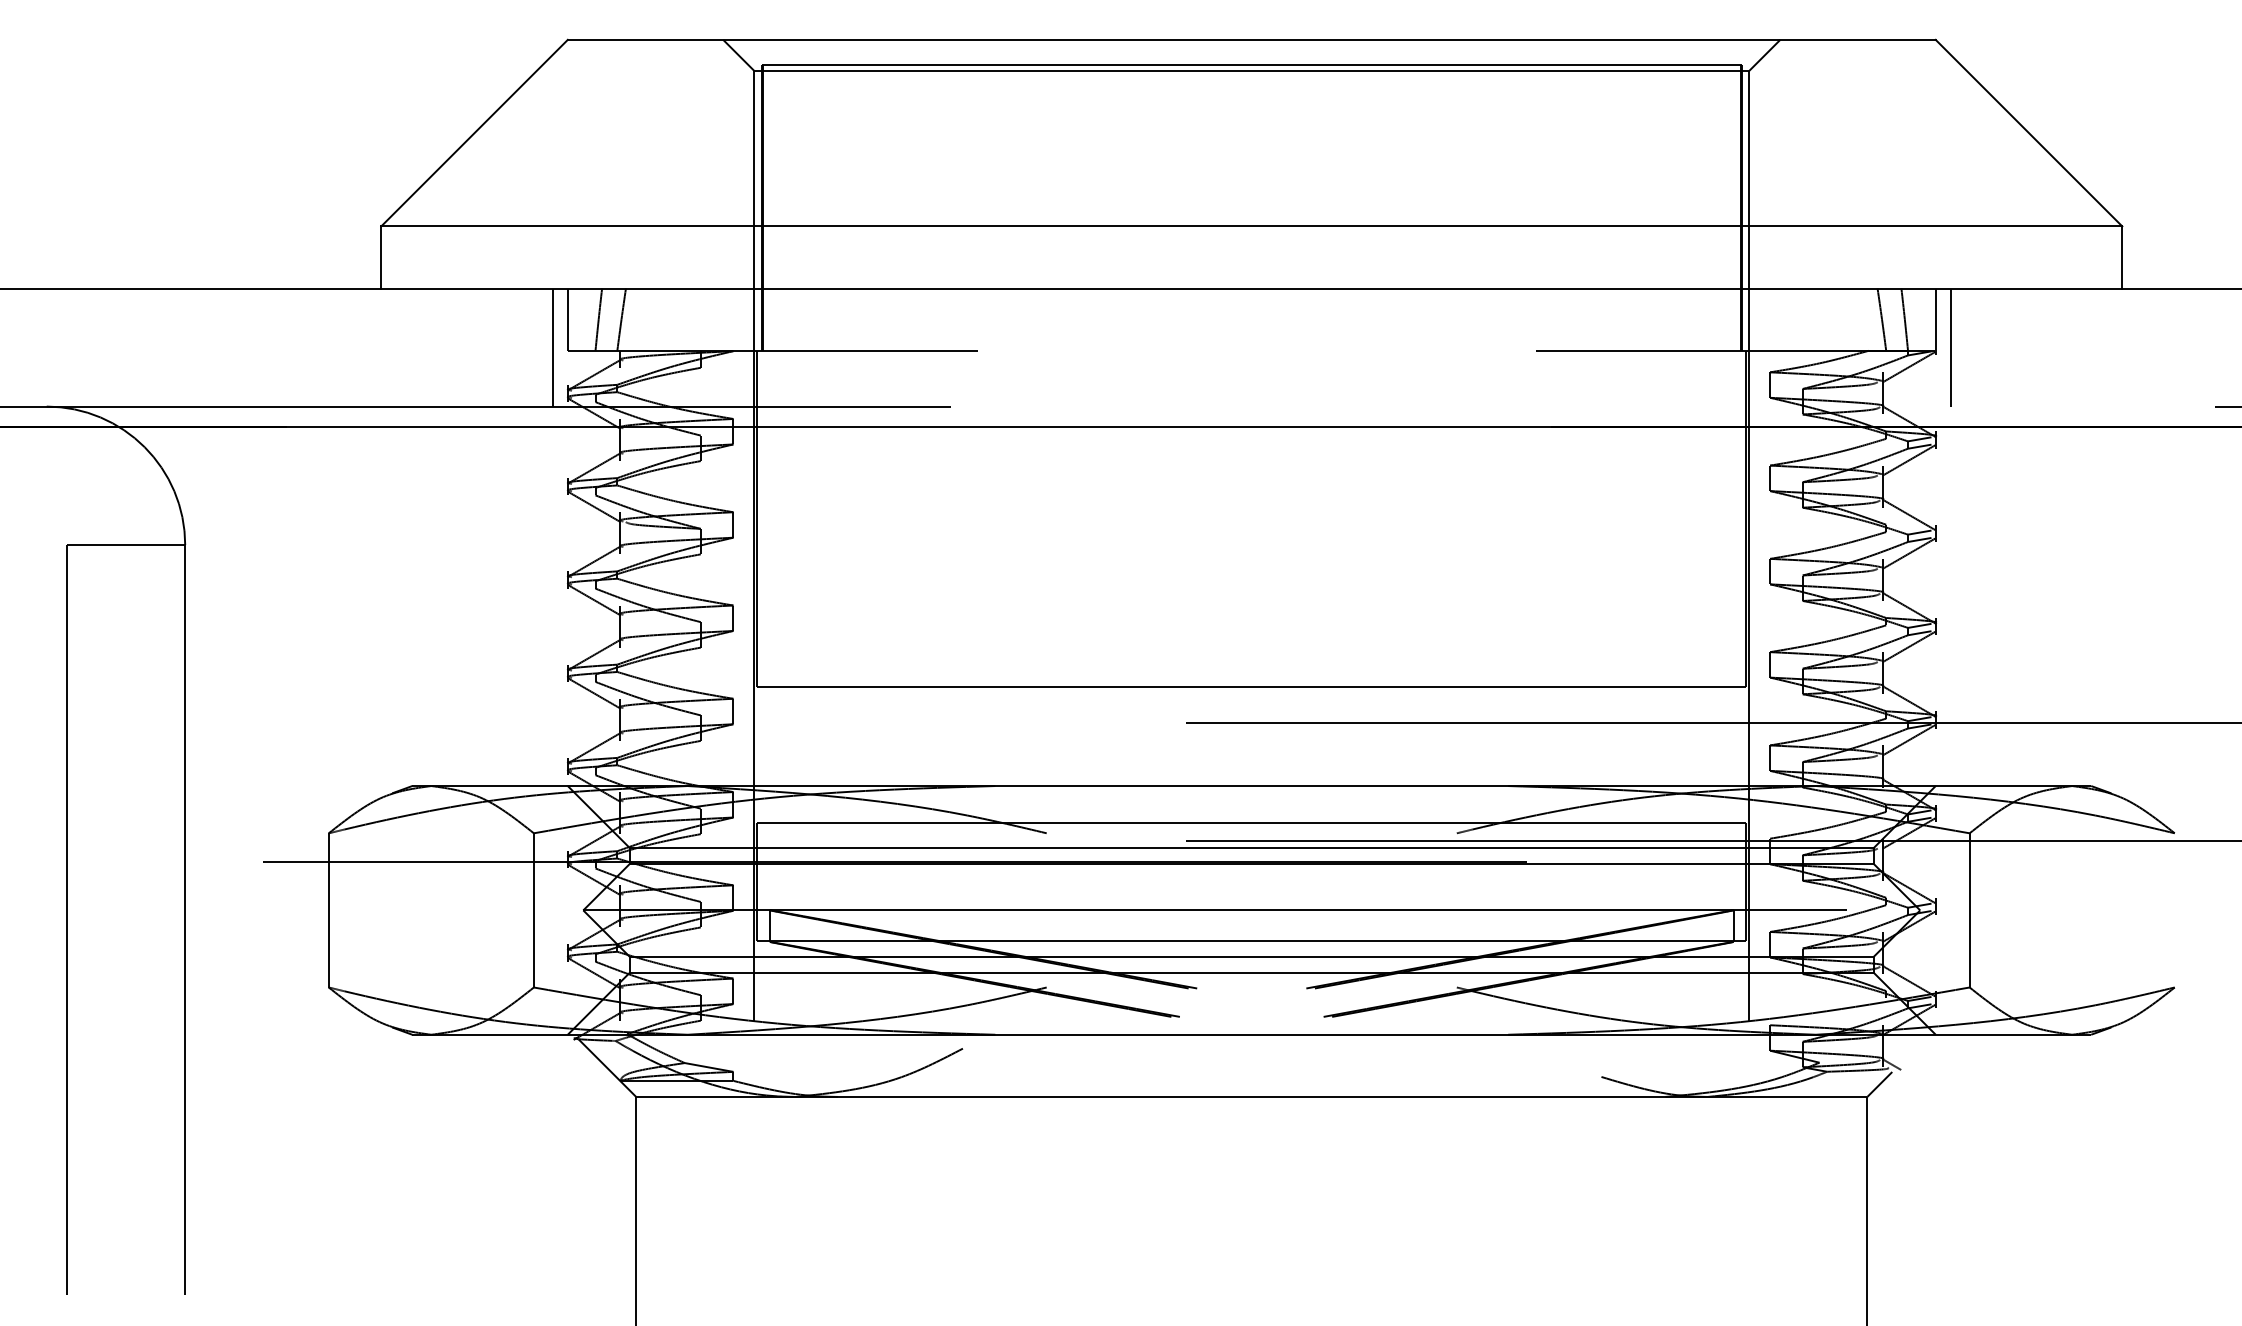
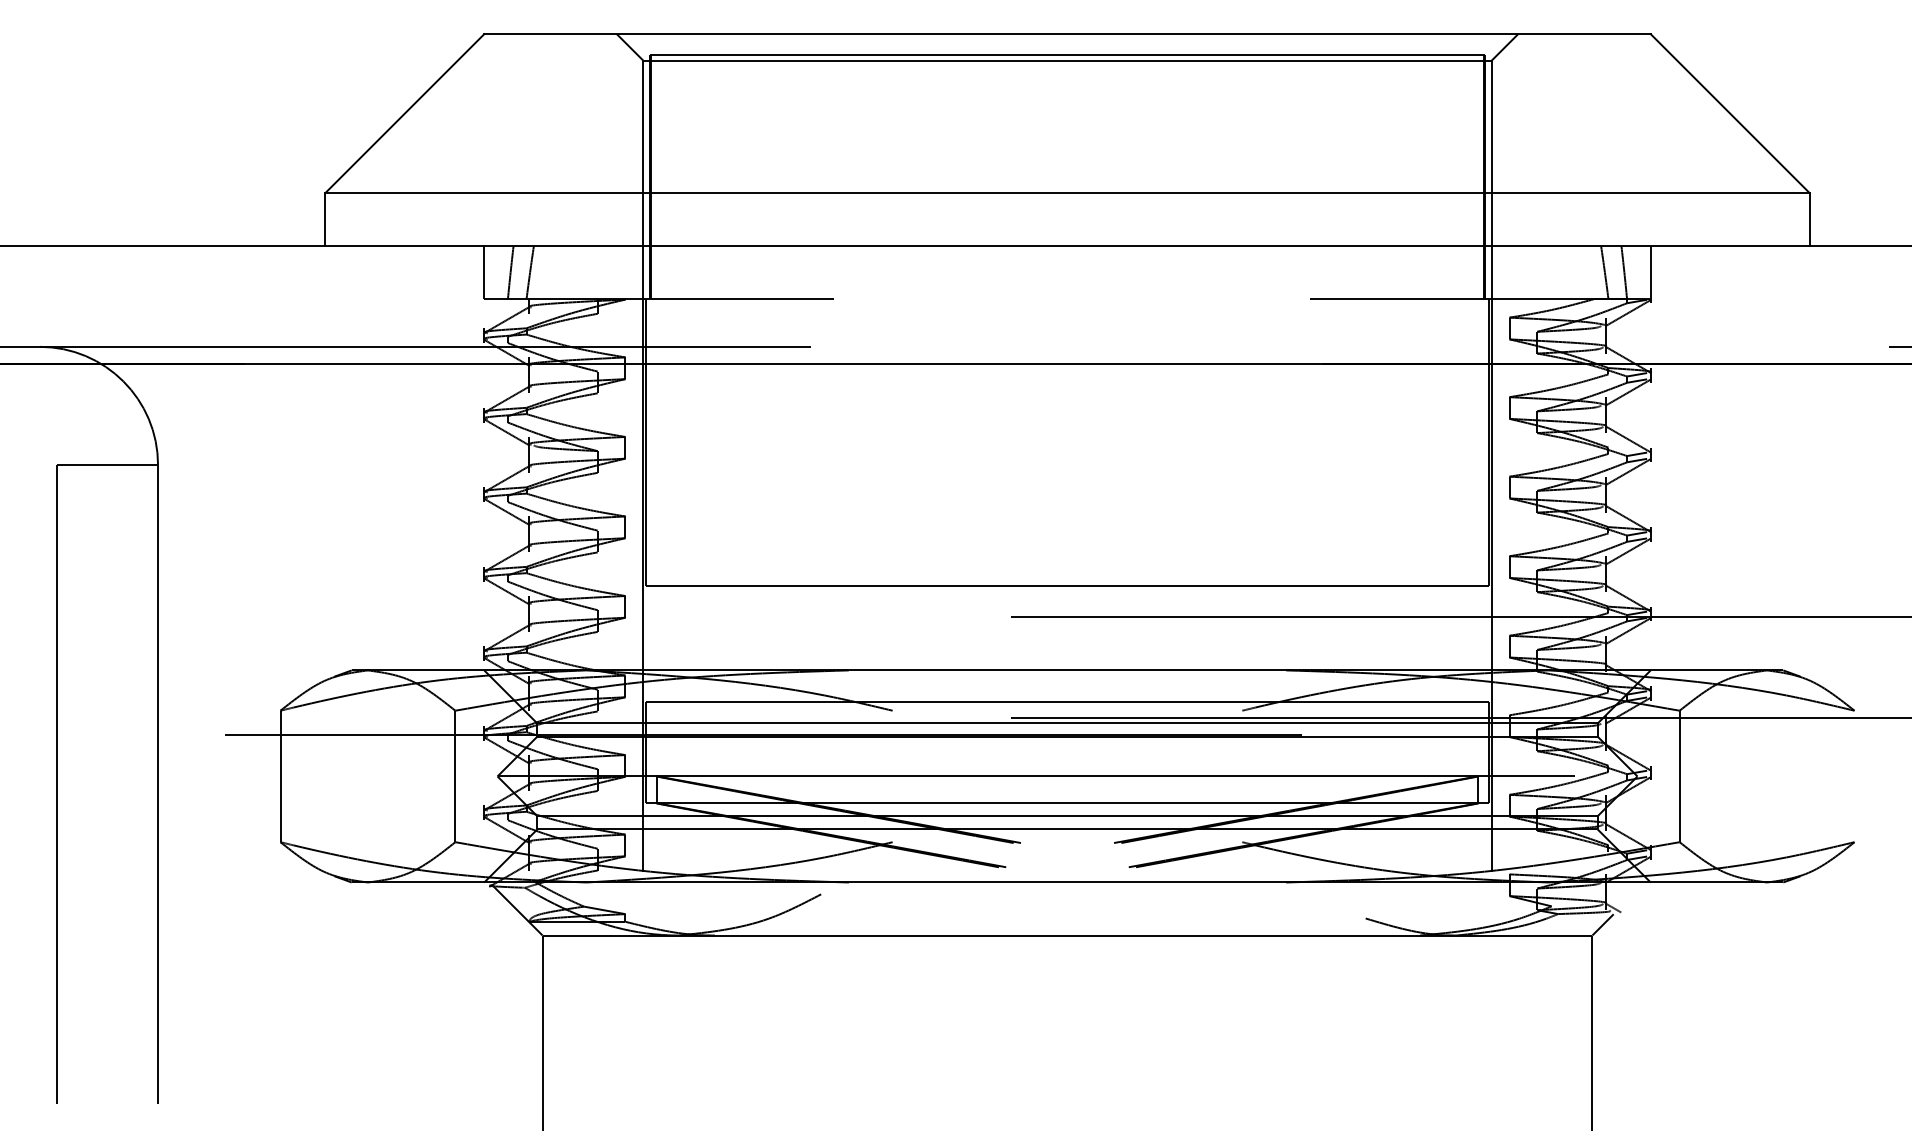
line: (552, 347) -> (471, 296), removed
line: (1950, 347) -> (1663, 296), removed

